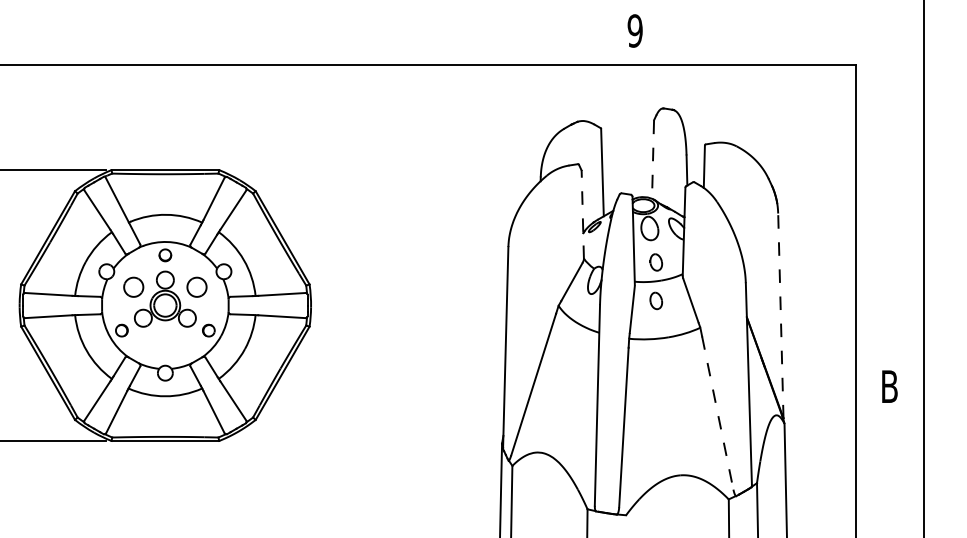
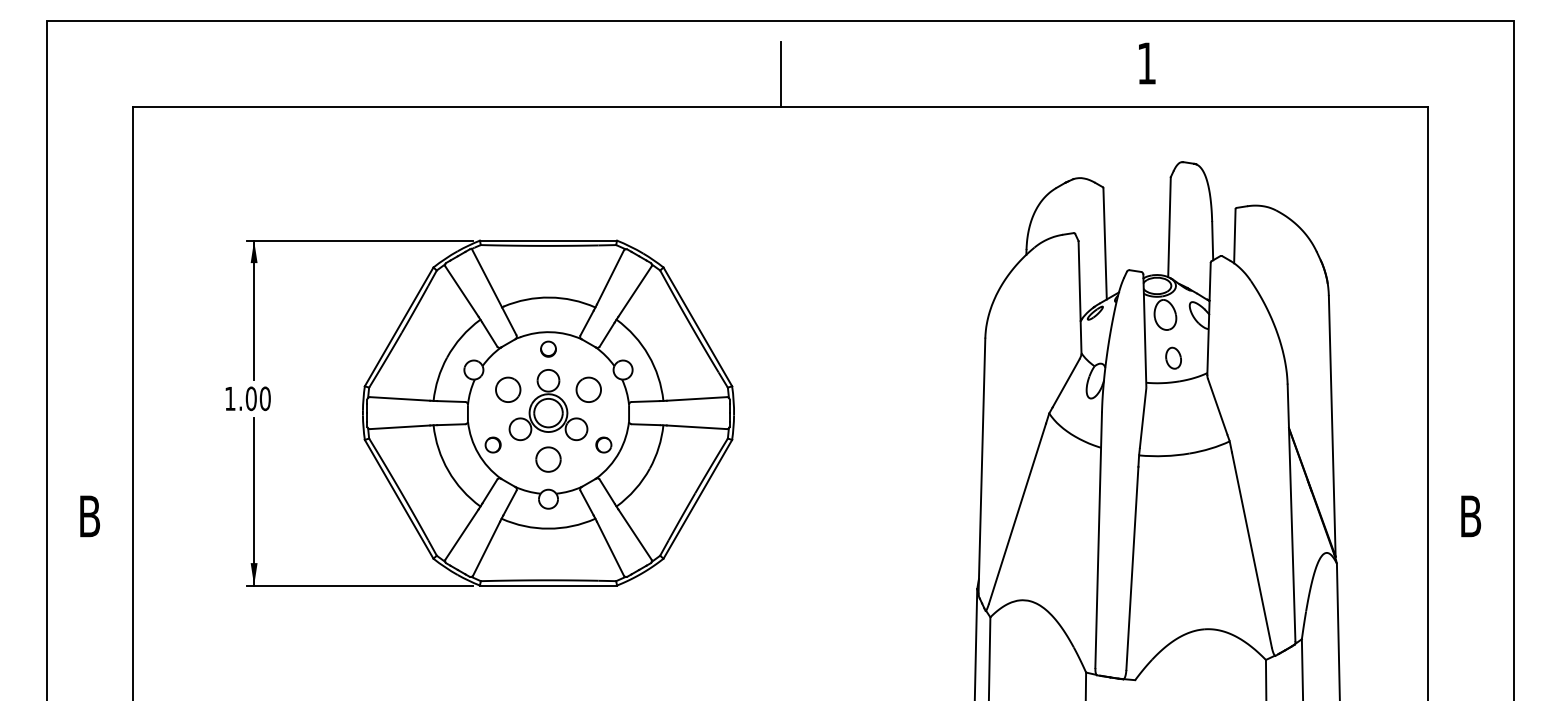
text: (634, 31) -> (1146, 63), 9 -> 1
line: (347, 39) -> (780, 74), added
line: (653, 159) -> (1169, 227), dashed -> solid
line: (583, 214) -> (1080, 297), dashed -> solid
part: (656, 300) -> (1173, 406), removed
line: (781, 316) -> (1332, 426), dashed -> solid
part: (165, 341) -> (548, 459), added
line: (717, 412) -> (1251, 549), dashed -> solid

